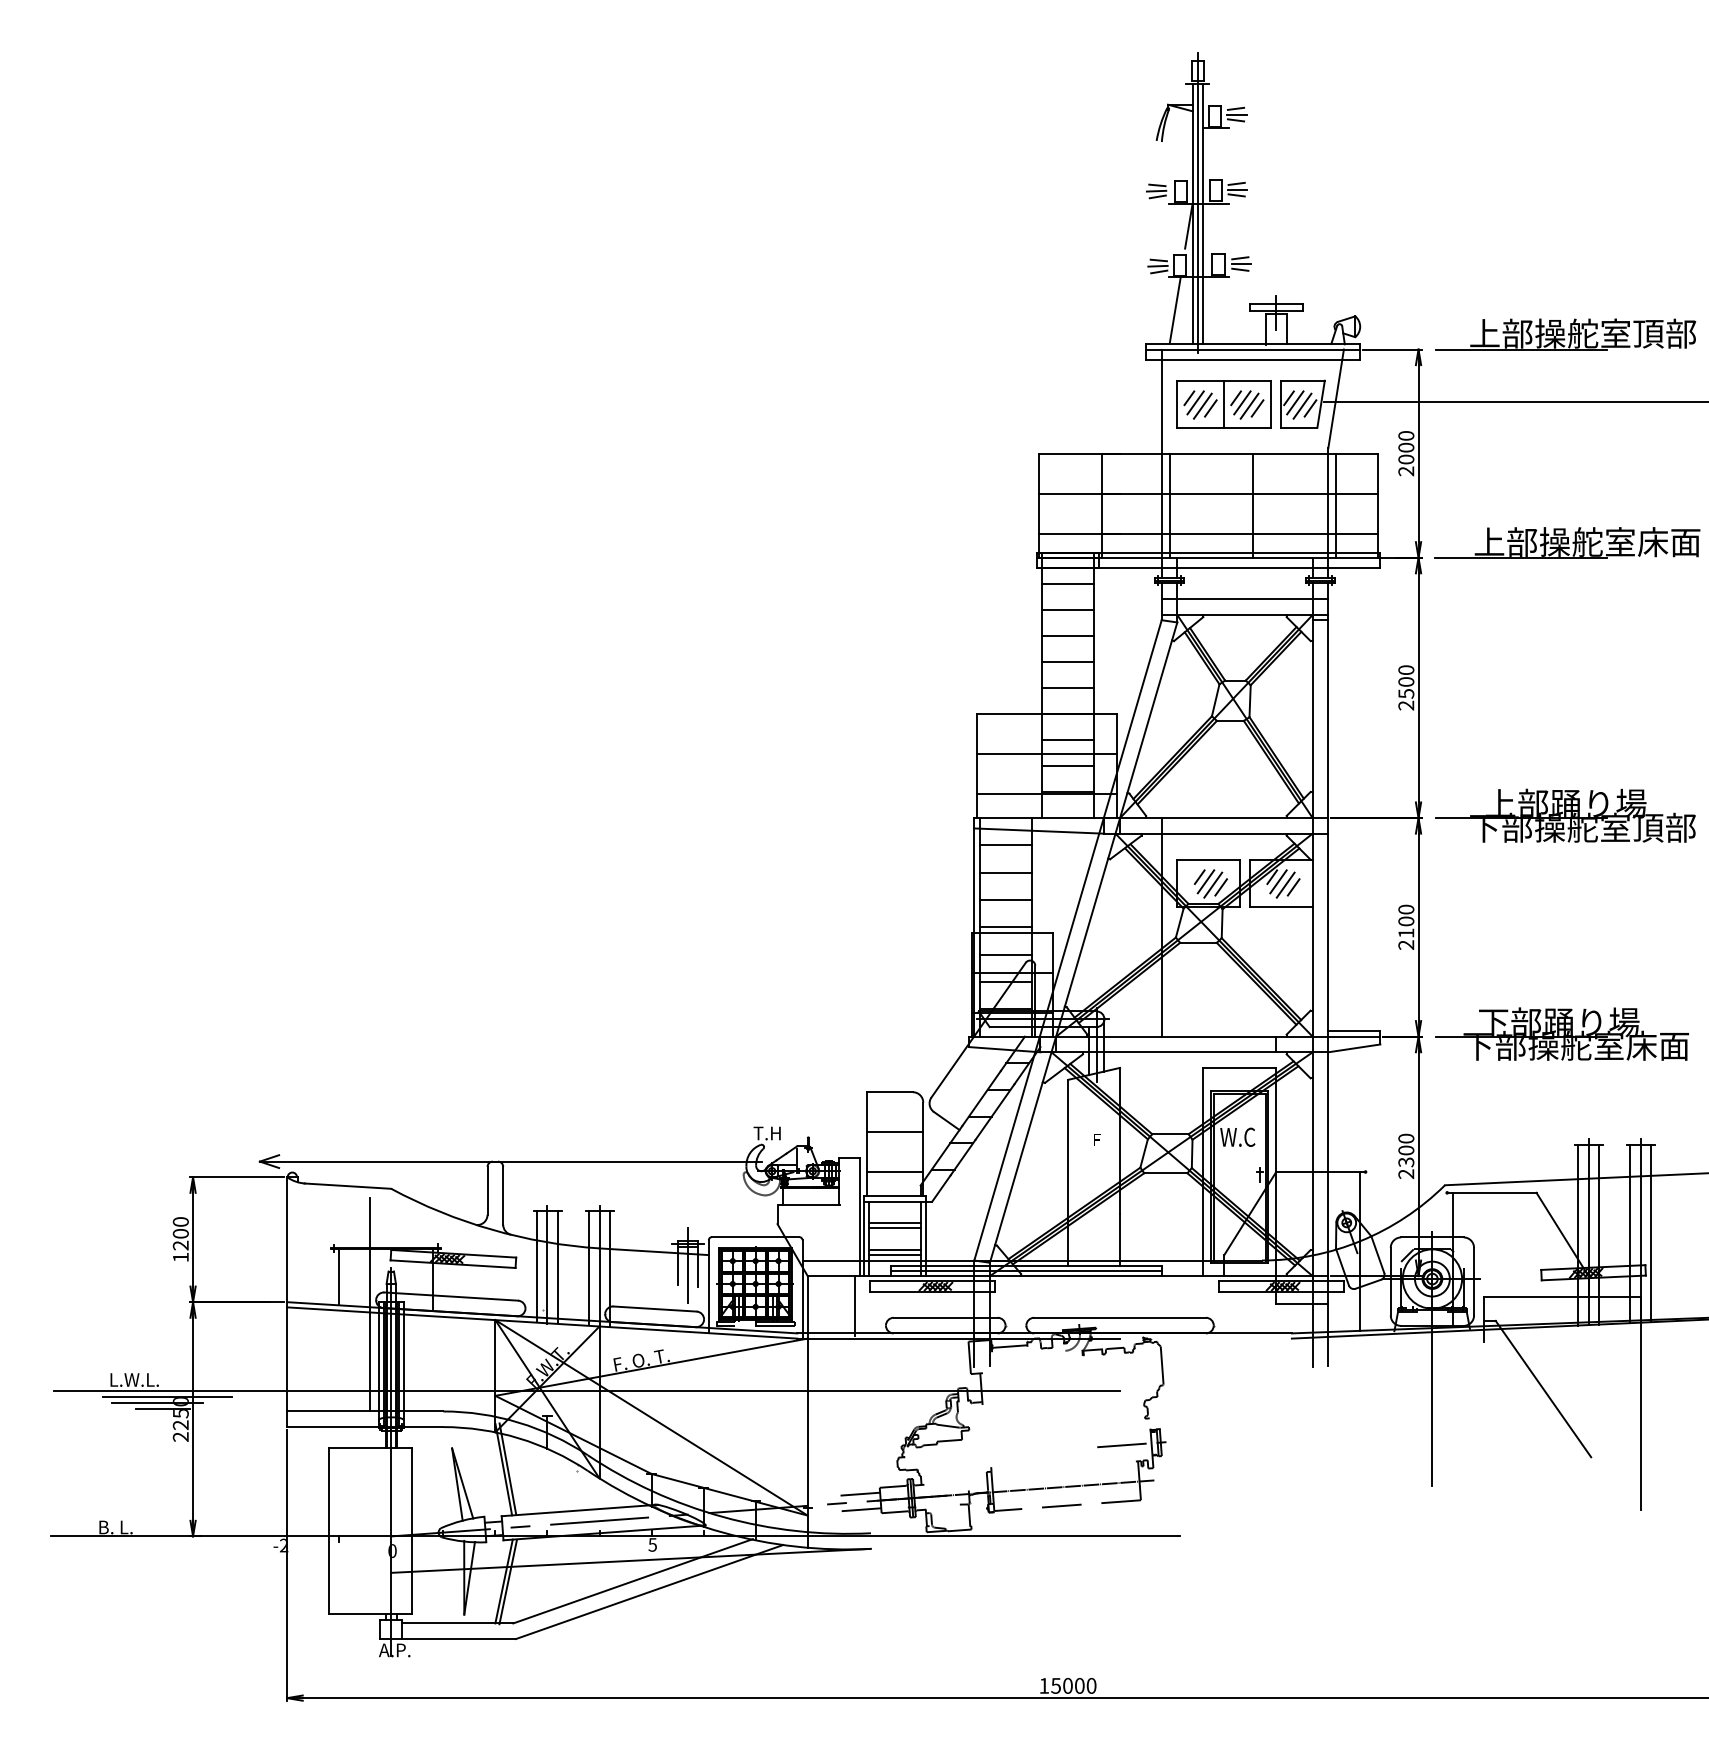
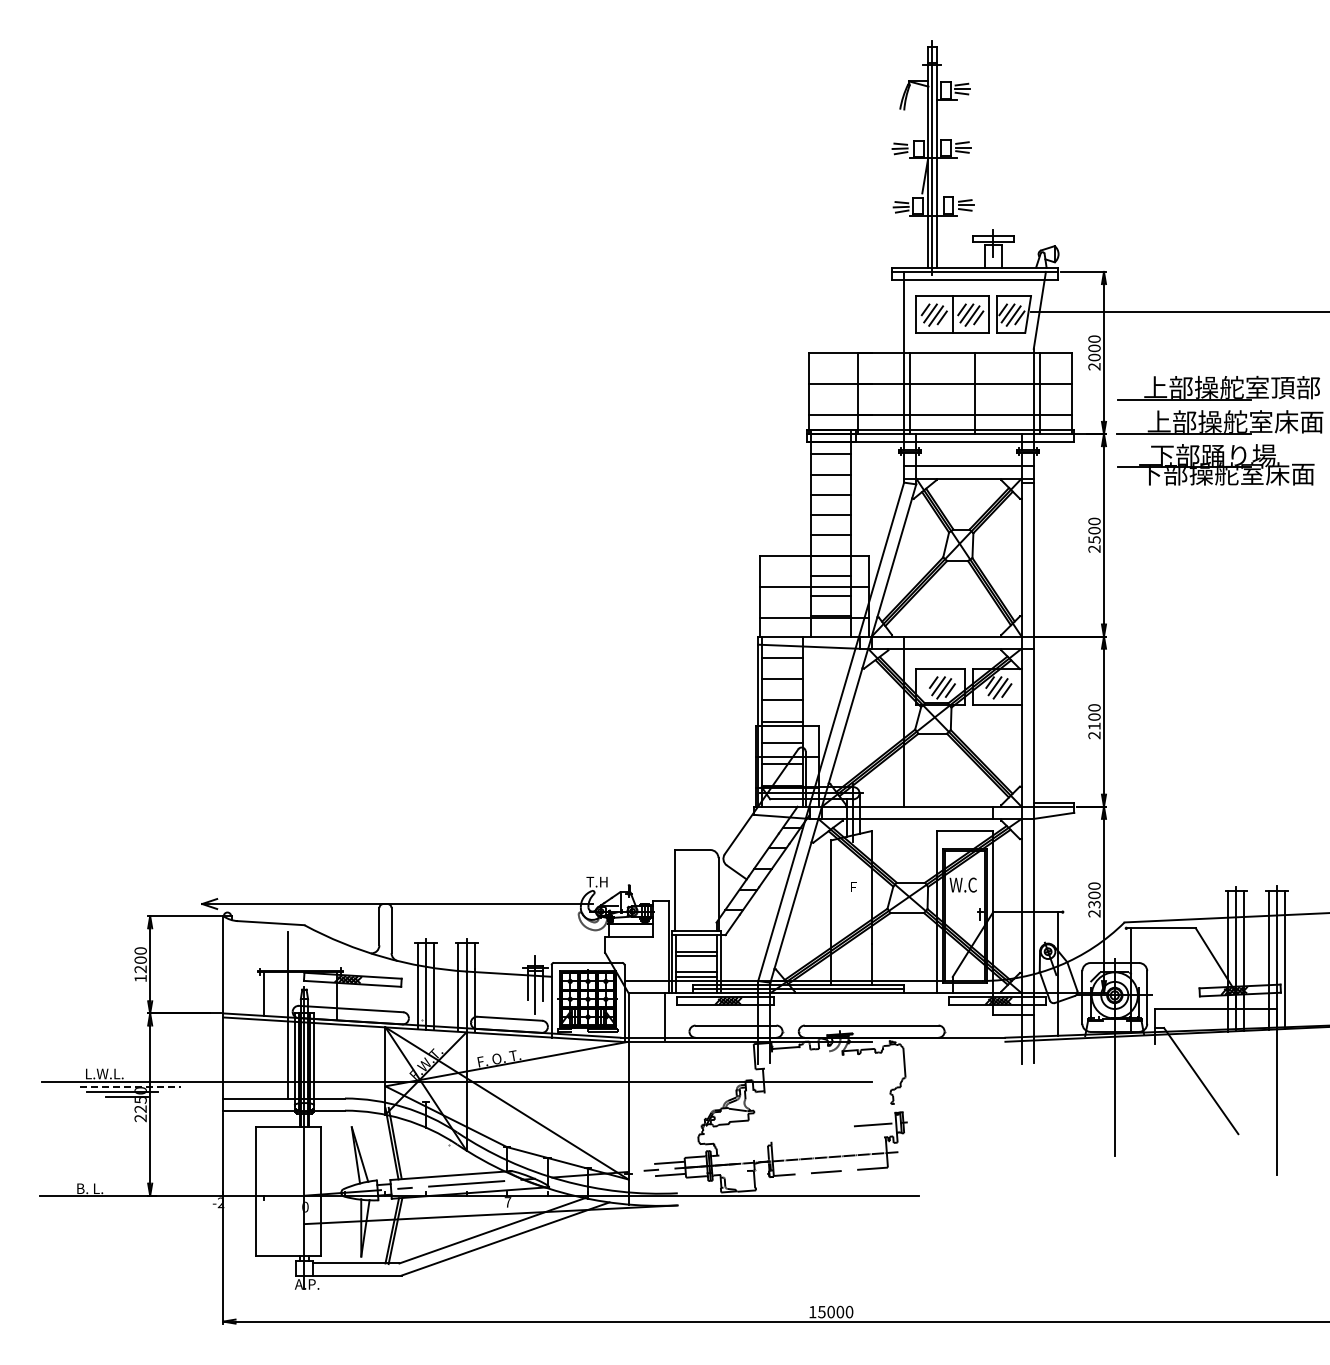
line: (1175, 309) -> (914, 240), removed
part: (1565, 333) -> (1218, 387), moved
part: (1565, 815) -> (1218, 634), removed
part: (1561, 1033) -> (1215, 464), moved
line: (894, 1132) -> (696, 881), removed
line: (894, 1172) -> (696, 912), removed
line: (167, 1397) -> (130, 1087), solid -> dashed
text: (652, 1545) -> (507, 1202), 5 -> 7

